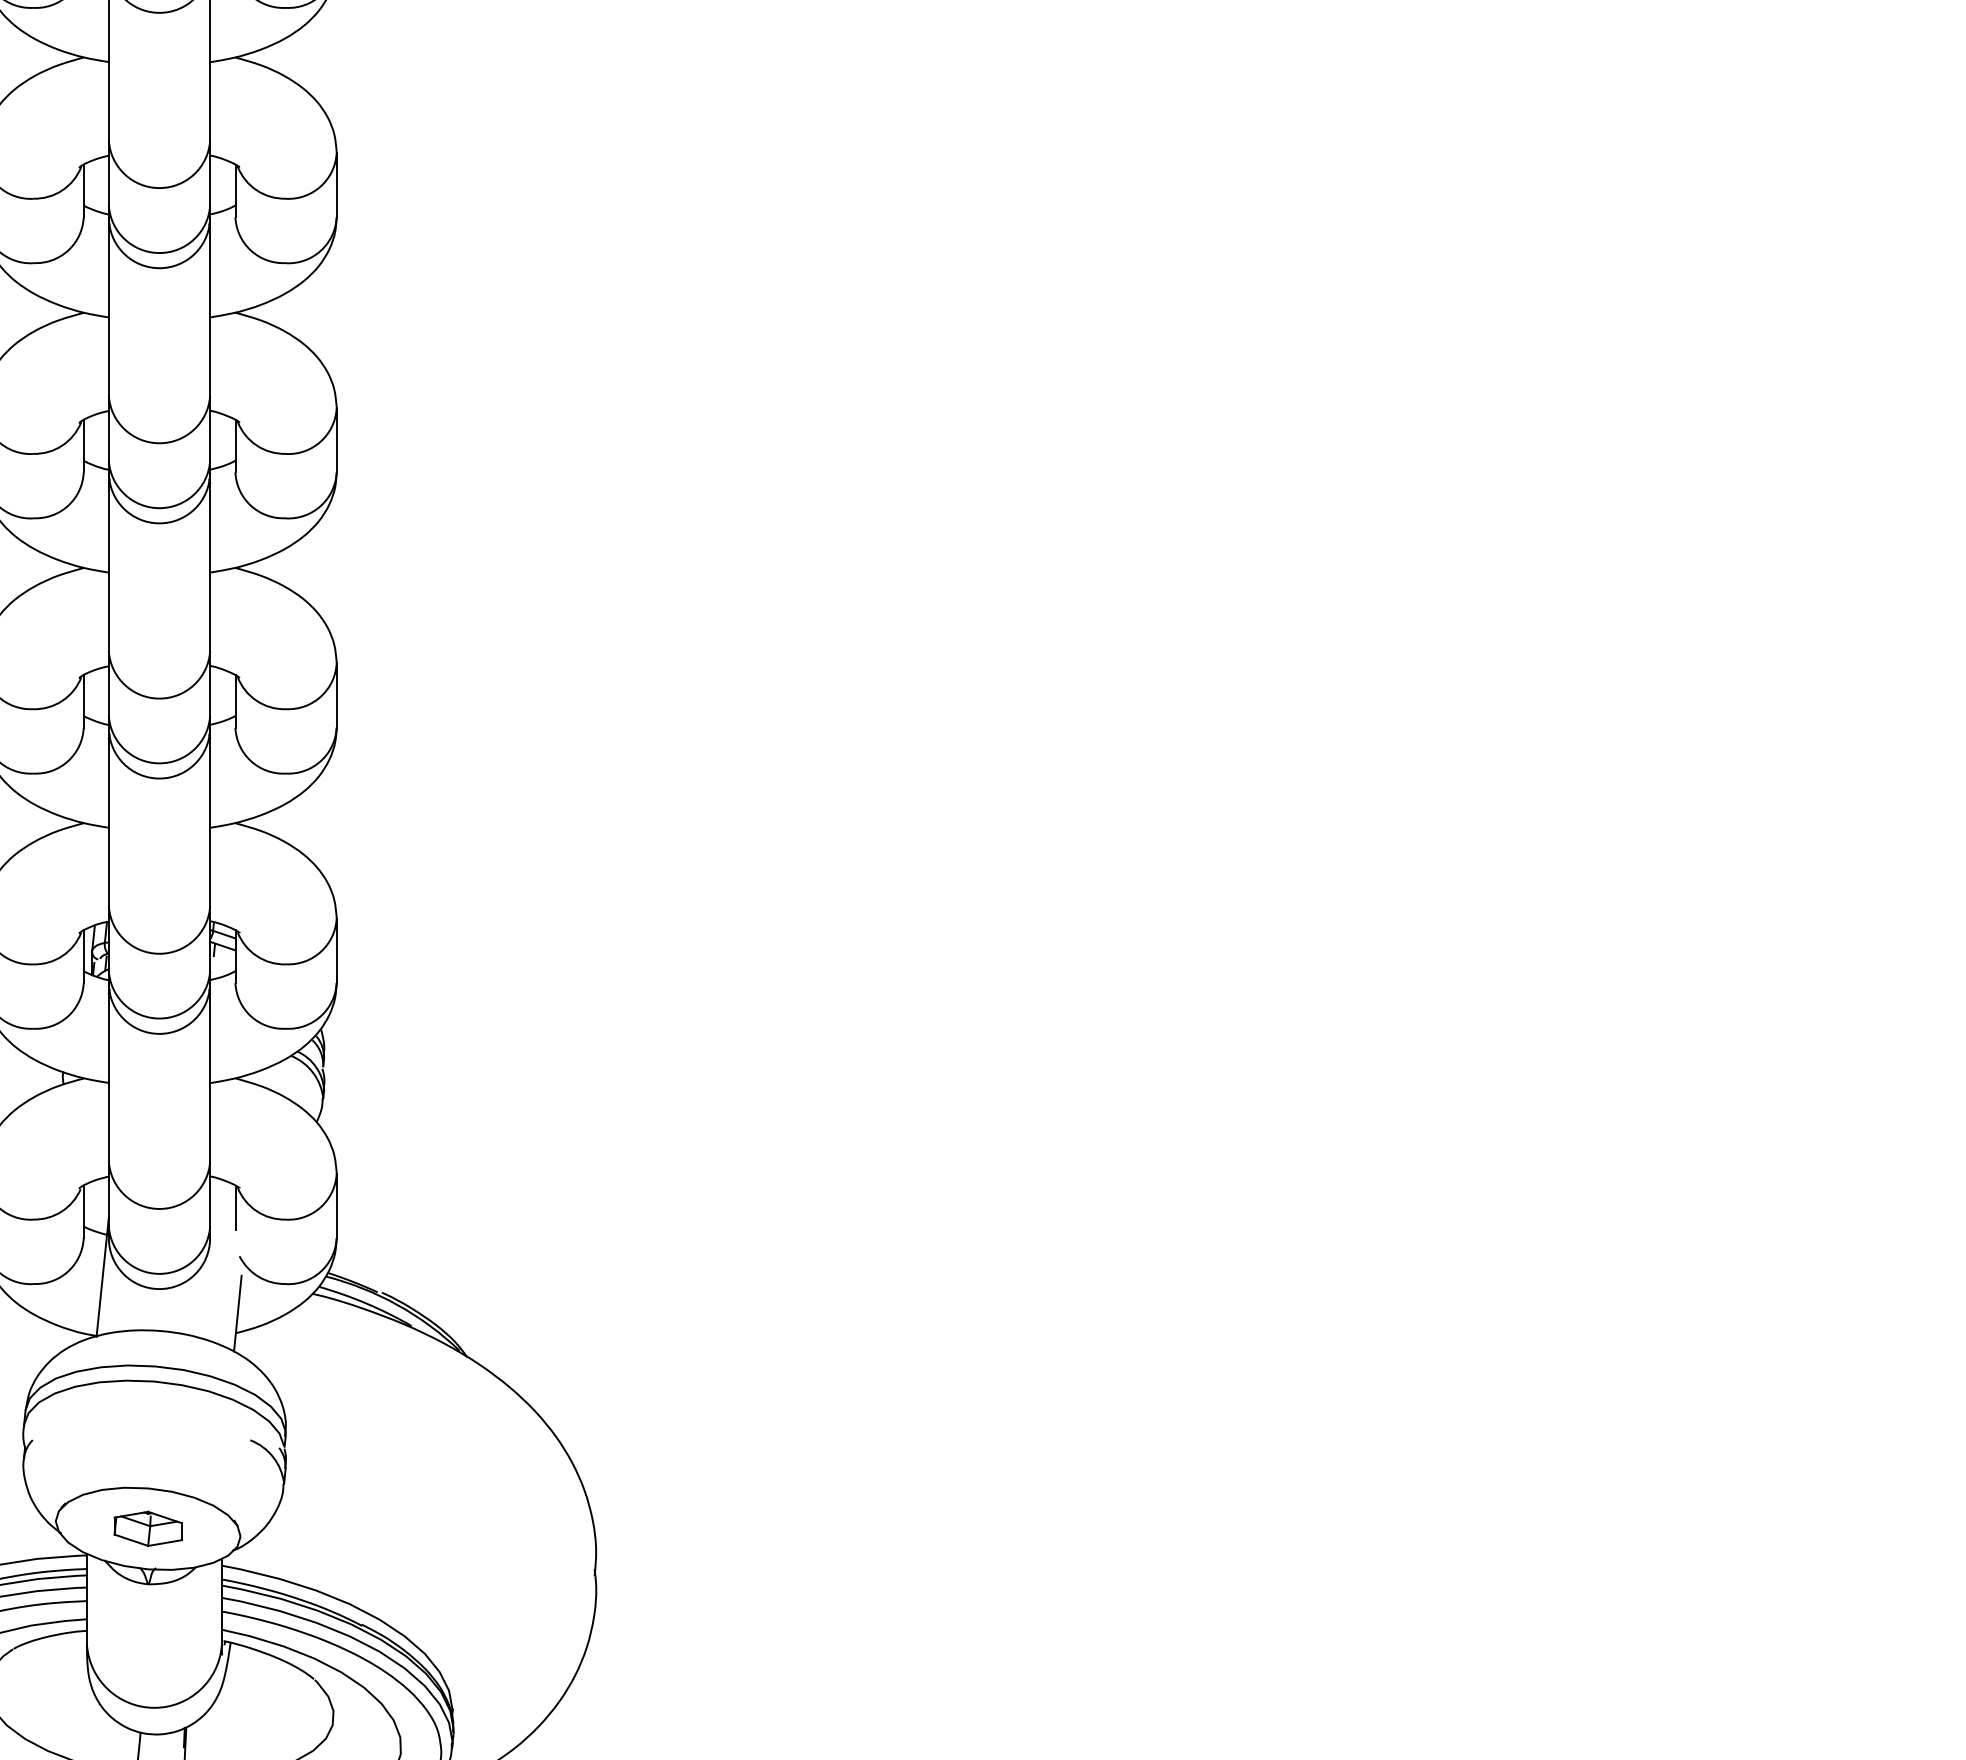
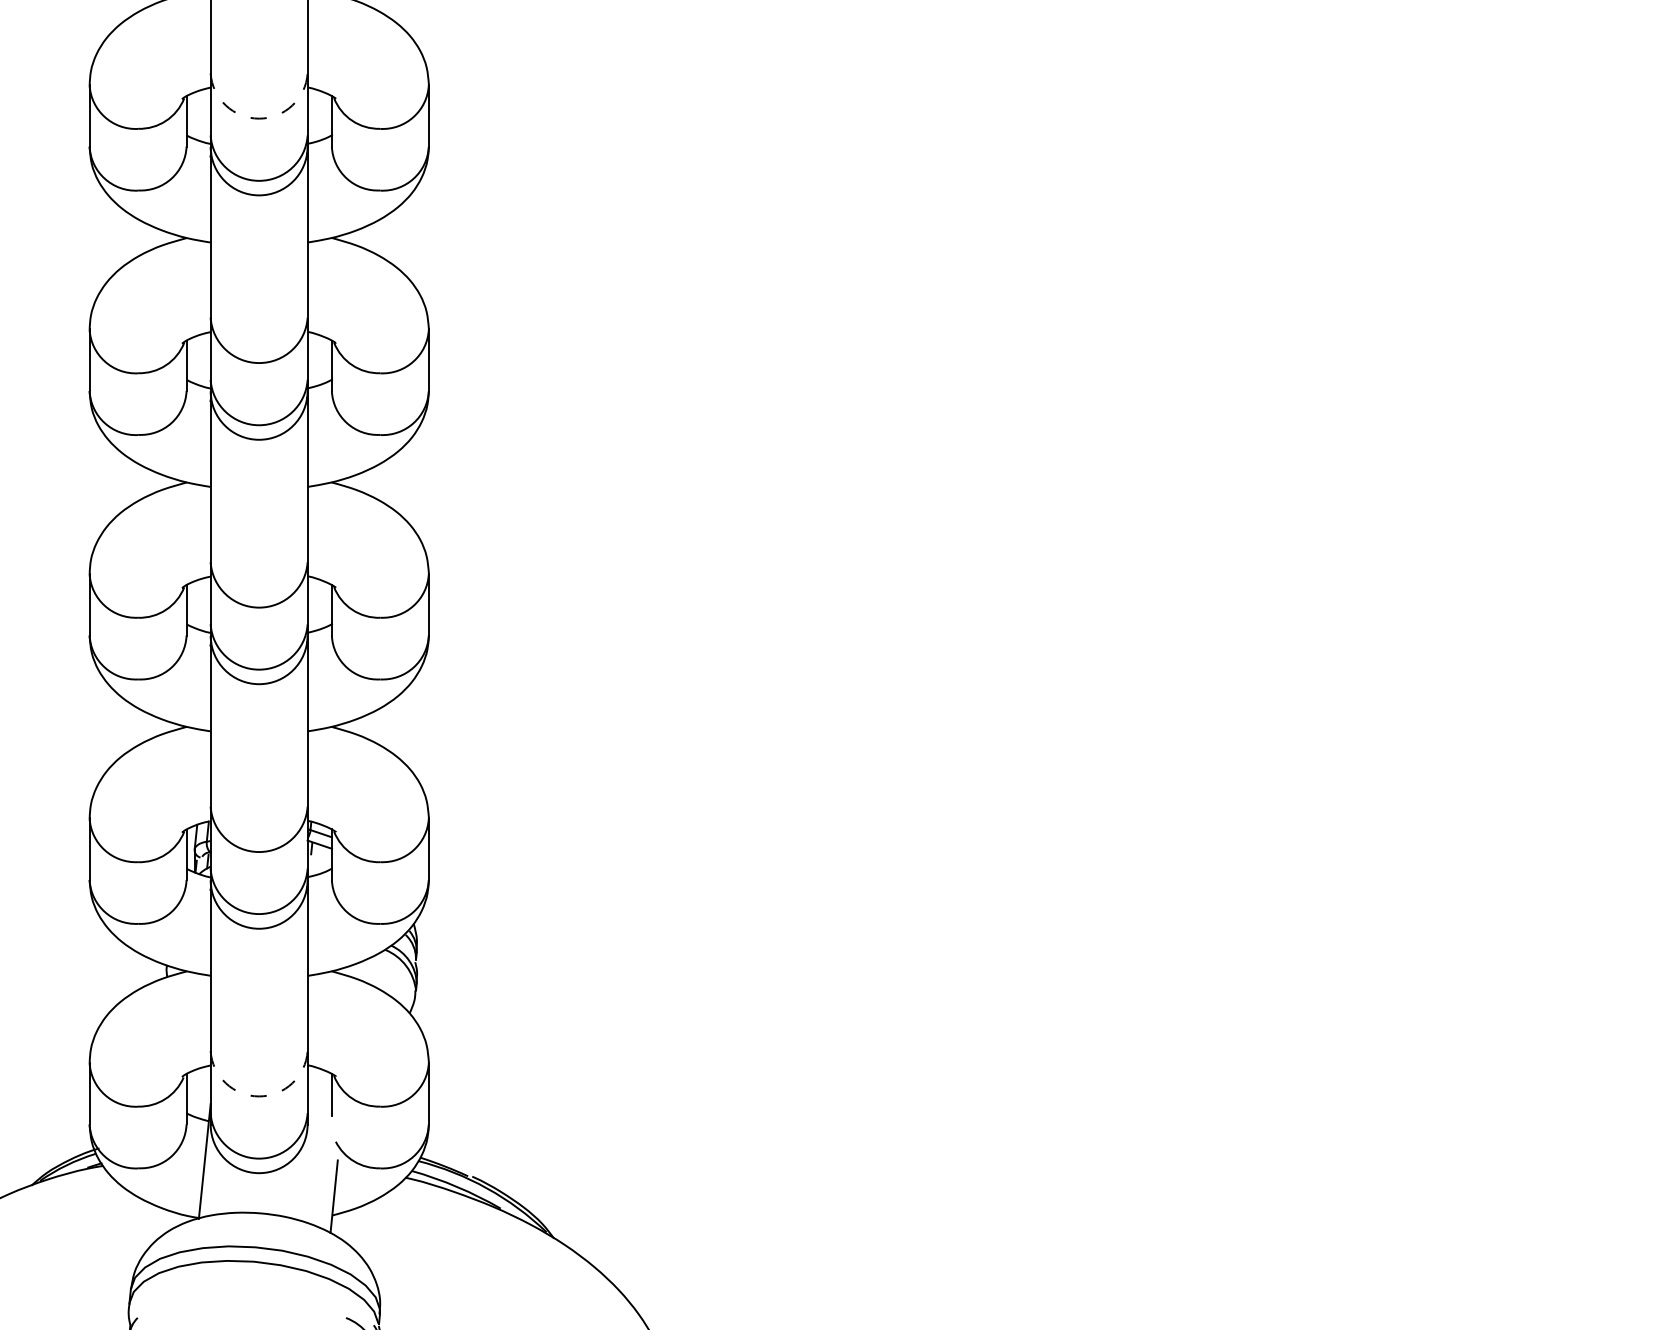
arc: (159, 188) -> (259, 119), solid -> dashed
arc: (159, 1208) -> (259, 1096), solid -> dashed

